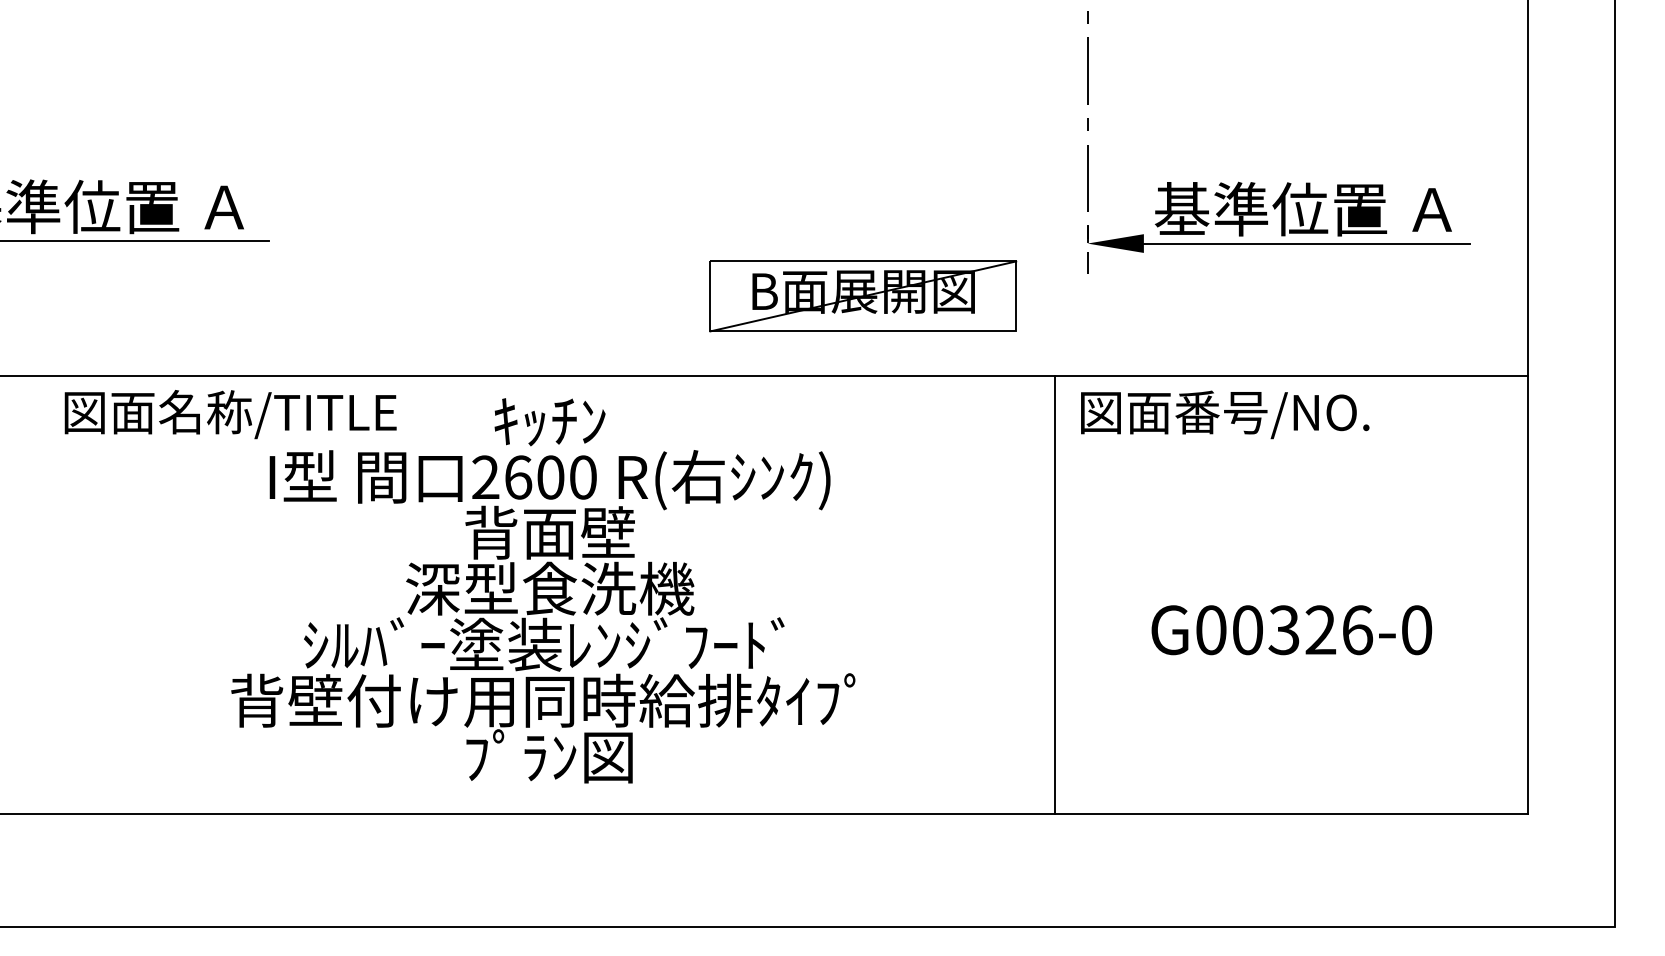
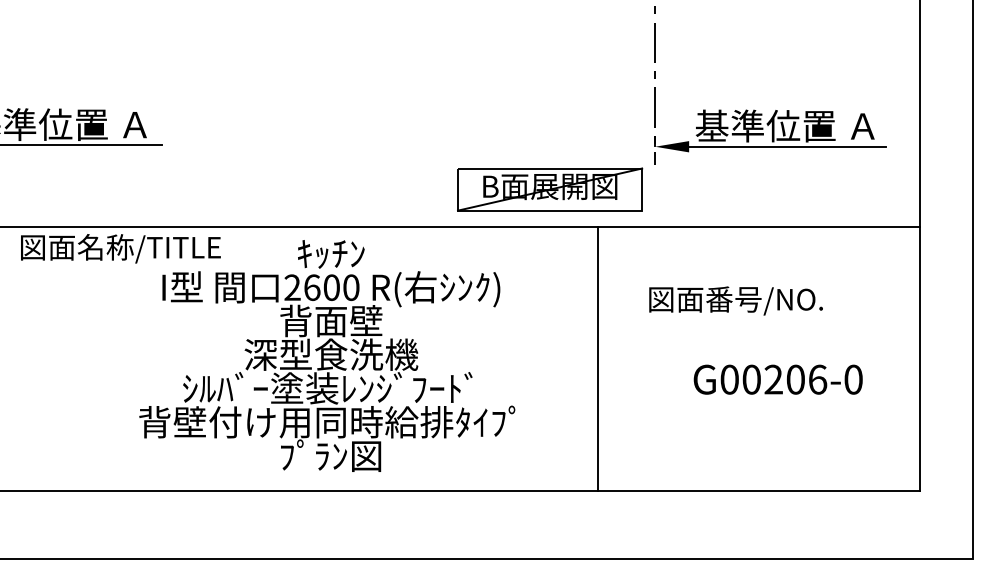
part: (864, 296) -> (550, 189), moved
text: (230, 414) -> (120, 248), moved
text: (1224, 414) -> (735, 300), moved
line: (1054, 595) -> (597, 358), moved
text: (1302, 629) -> (784, 379), G00326-0 -> G00206-0

